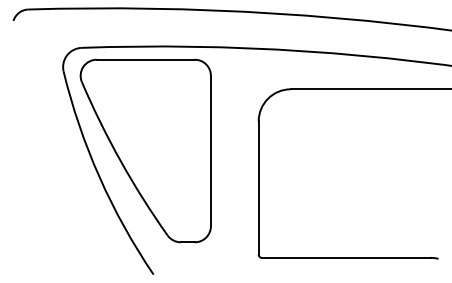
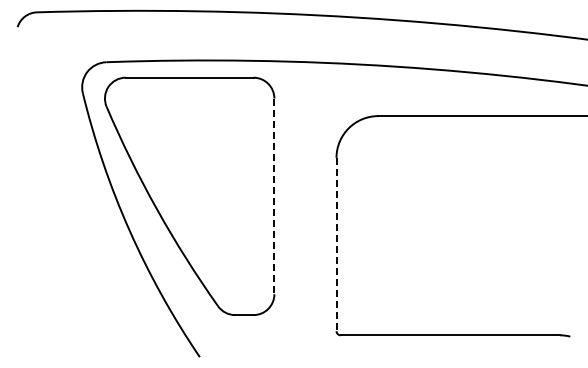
line: (211, 151) -> (274, 196), solid -> dashed
line: (258, 188) -> (336, 244), solid -> dashed

